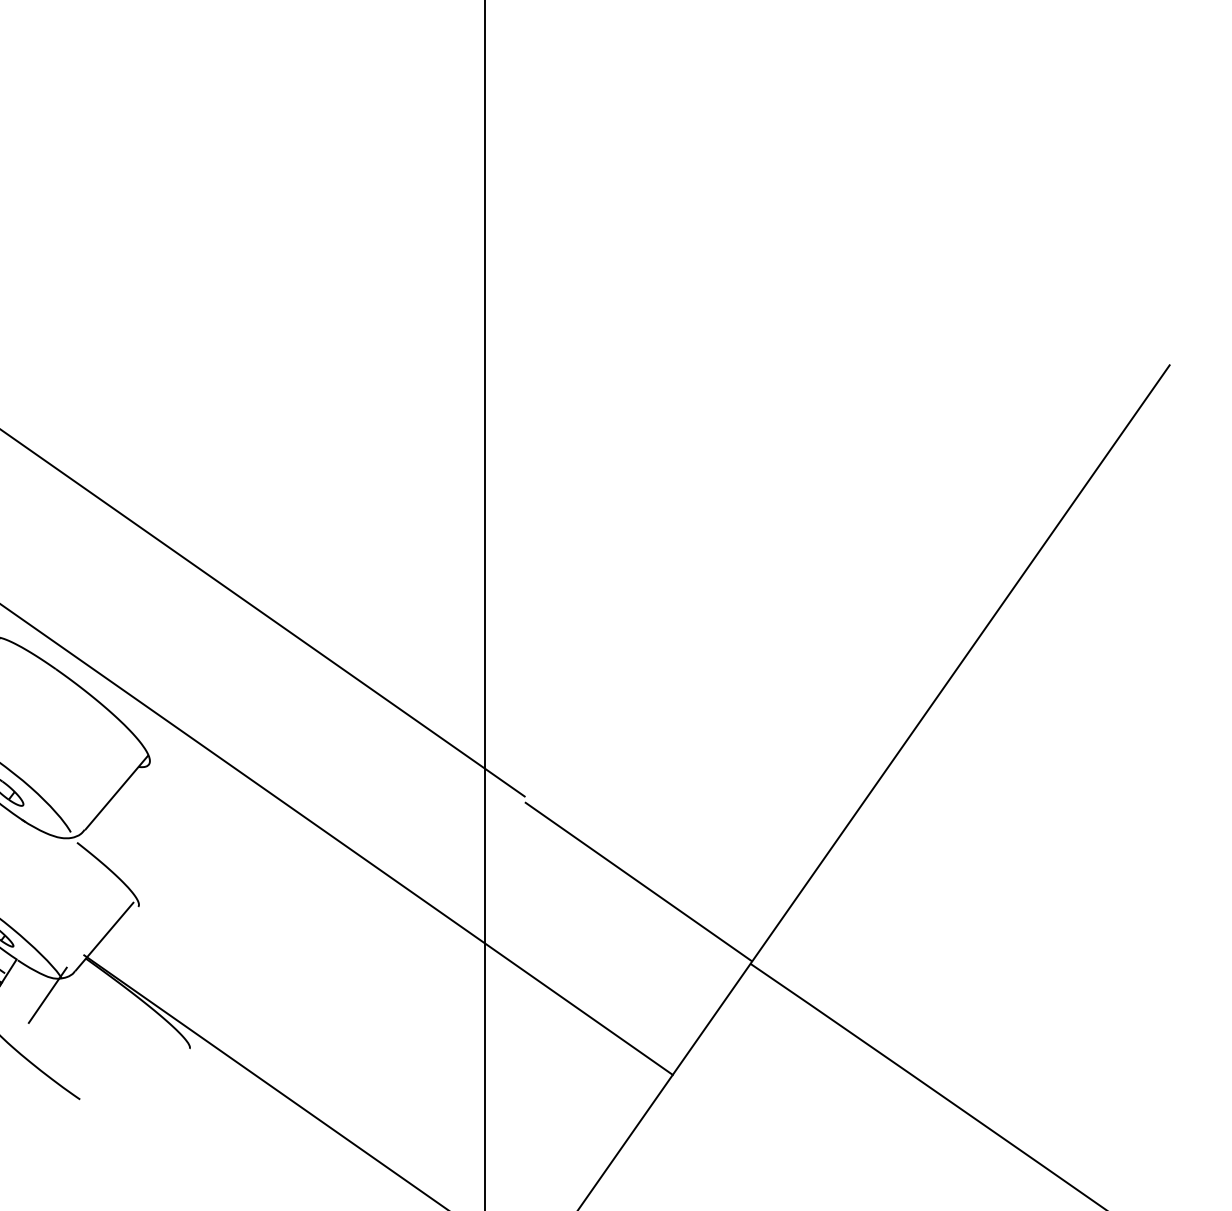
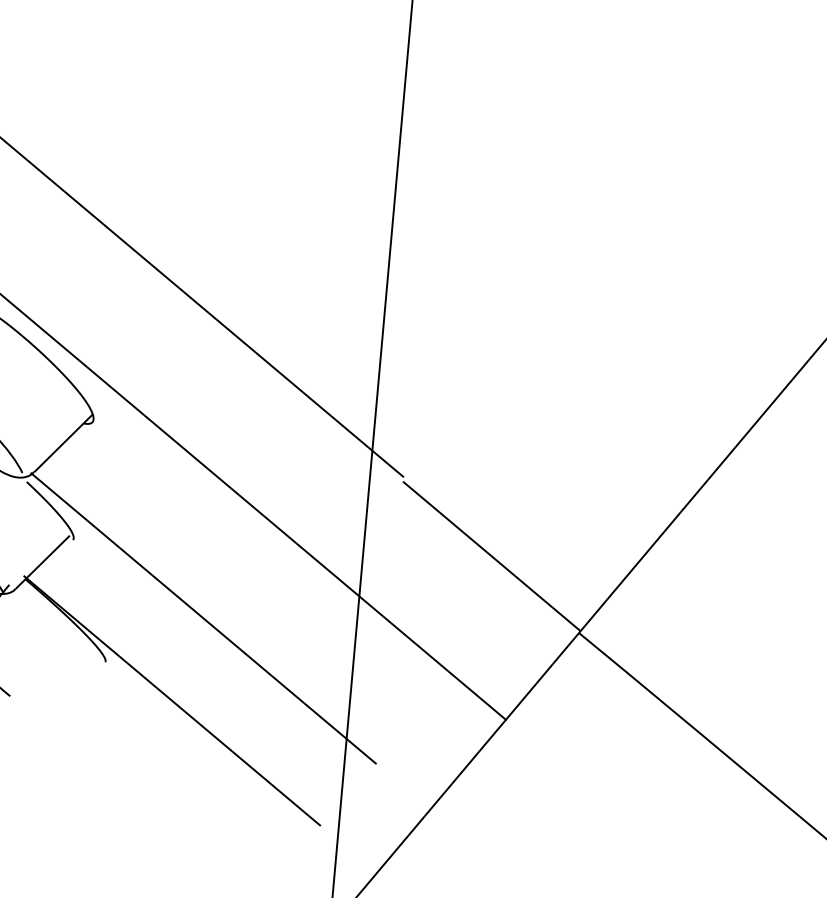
line: (301, 985) -> (203, 617), added

